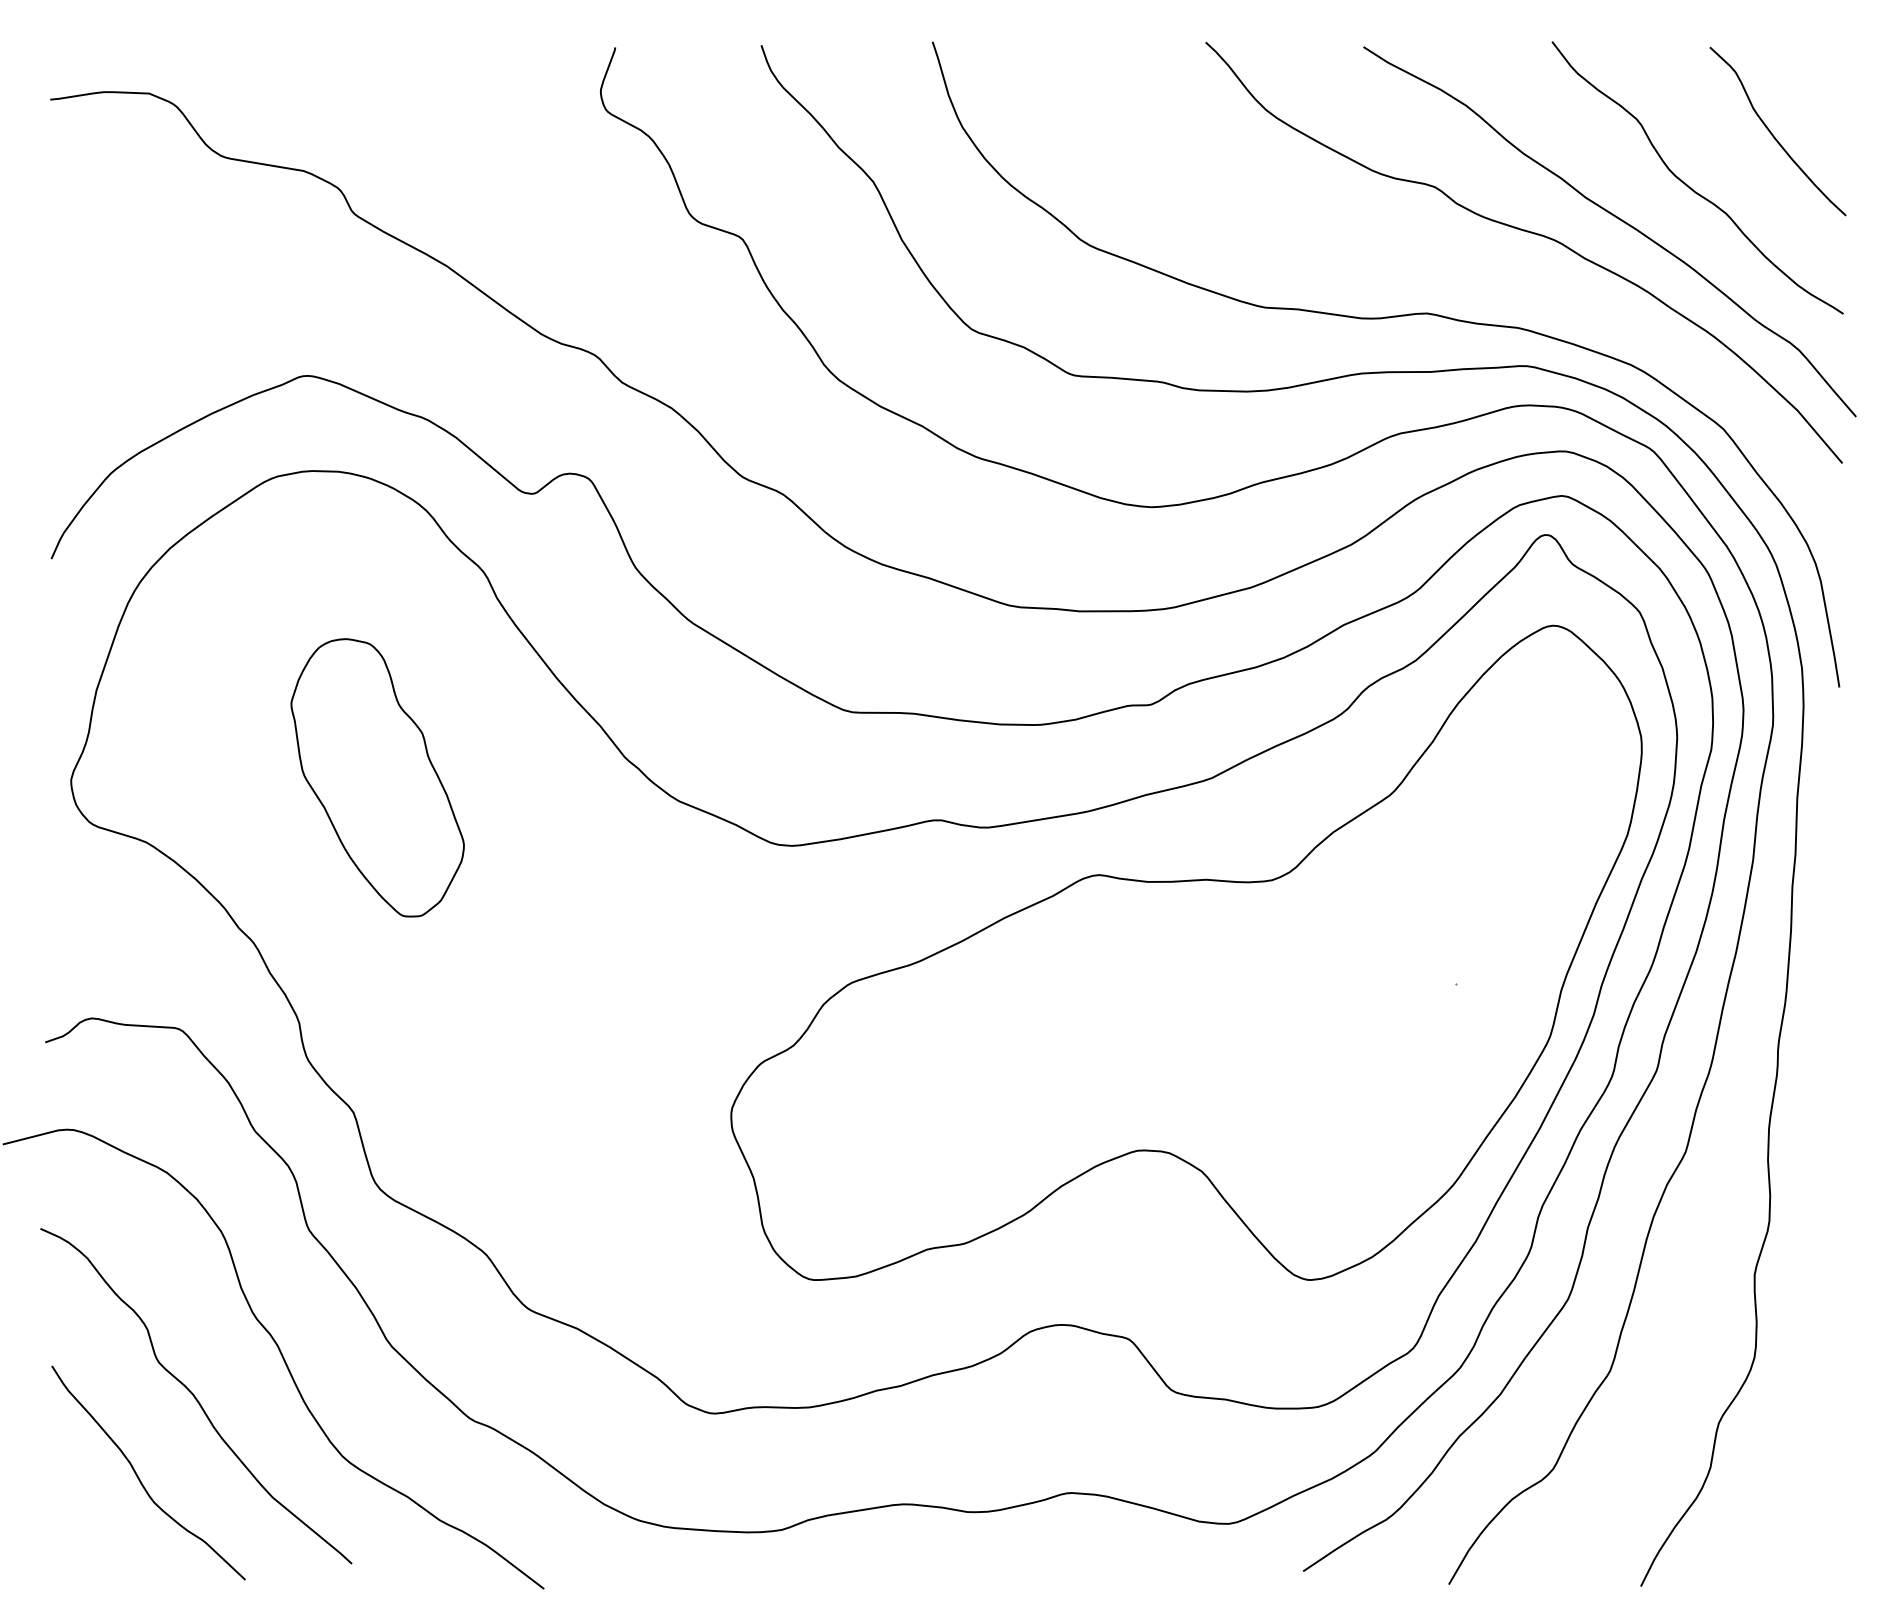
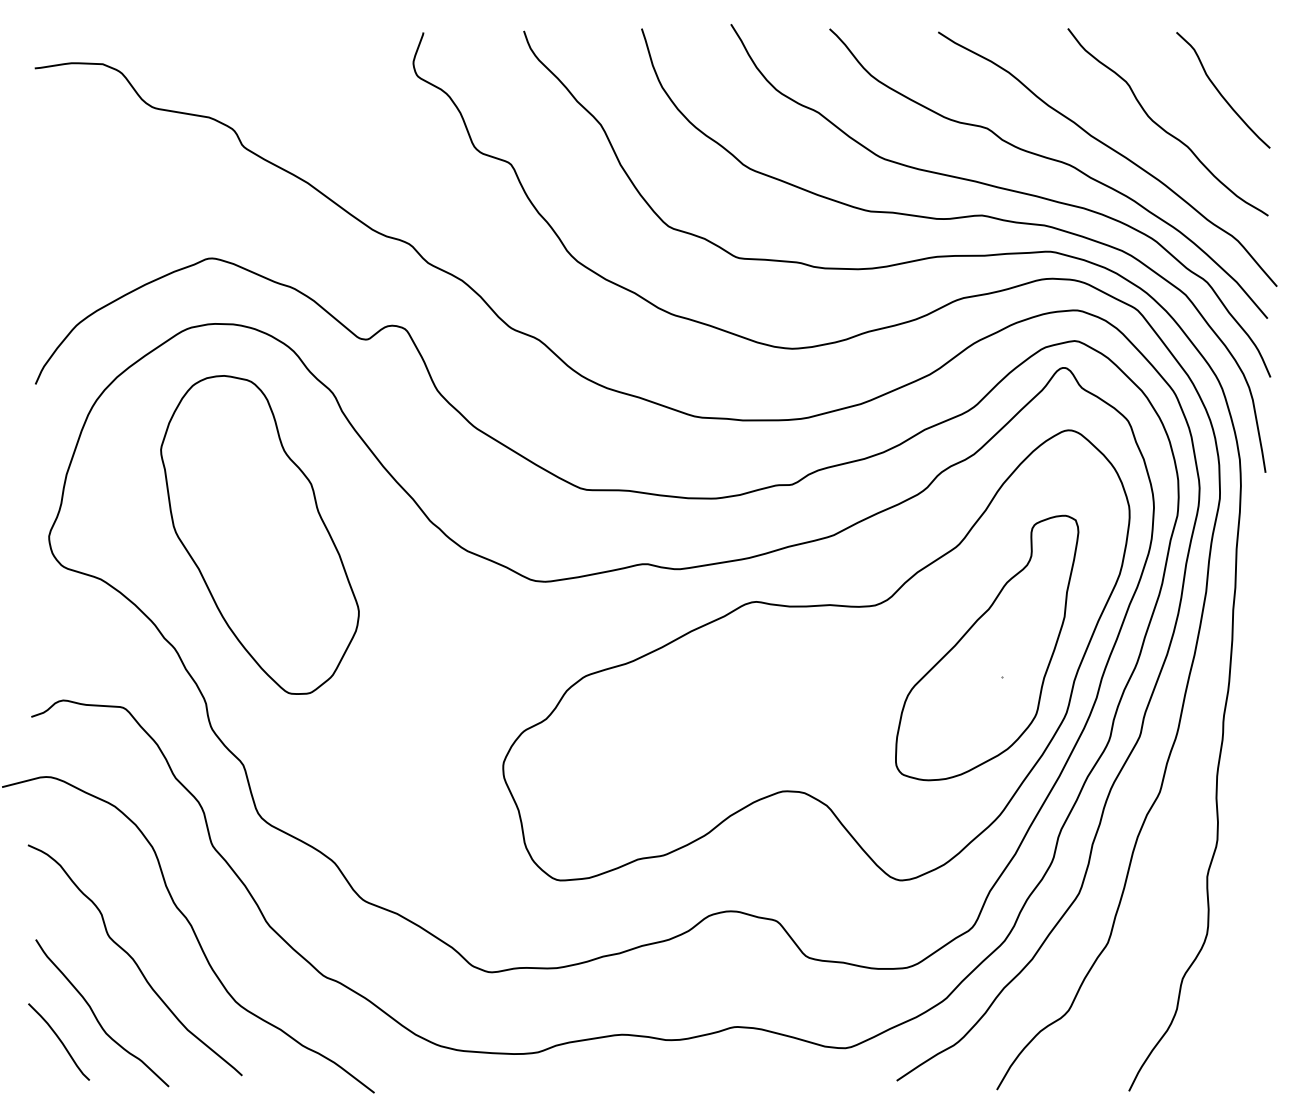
curve: (1455, 275) -> (1001, 189), added
part: (376, 777) -> (259, 534), size x1.67
part: (1435, 941) -> (987, 647), added
curve: (86, 1512) -> (59, 1040), added

